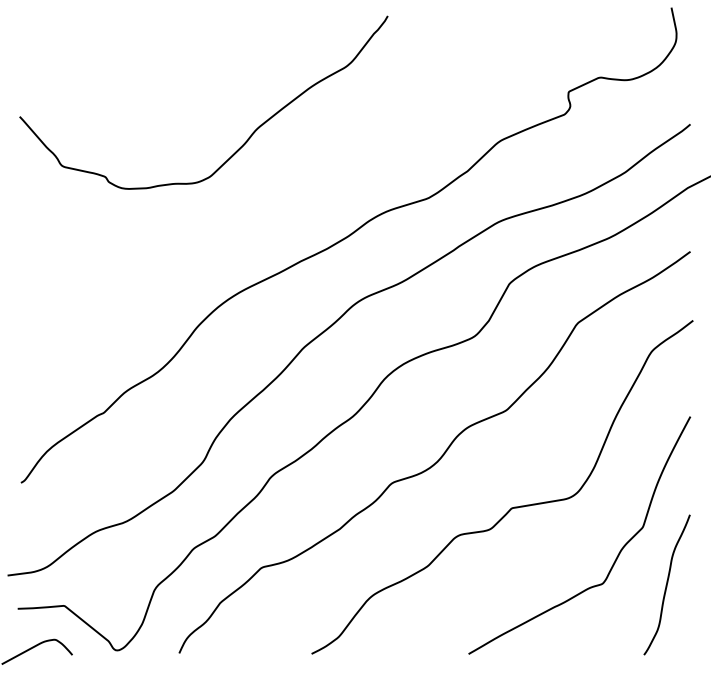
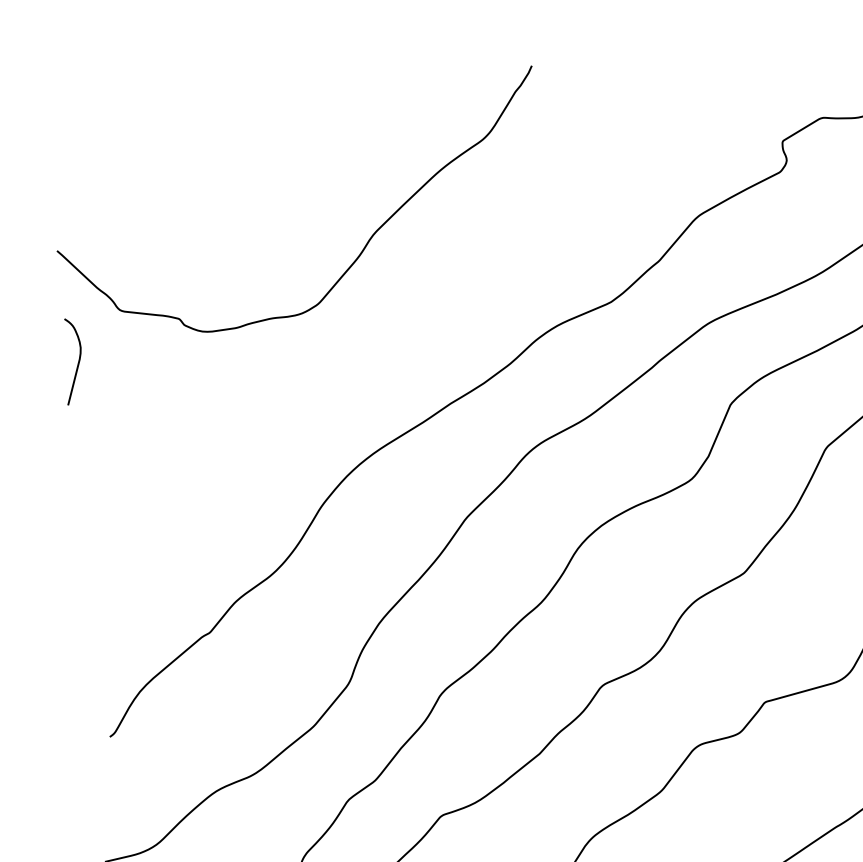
curve: (26, 200) -> (77, 361), added

